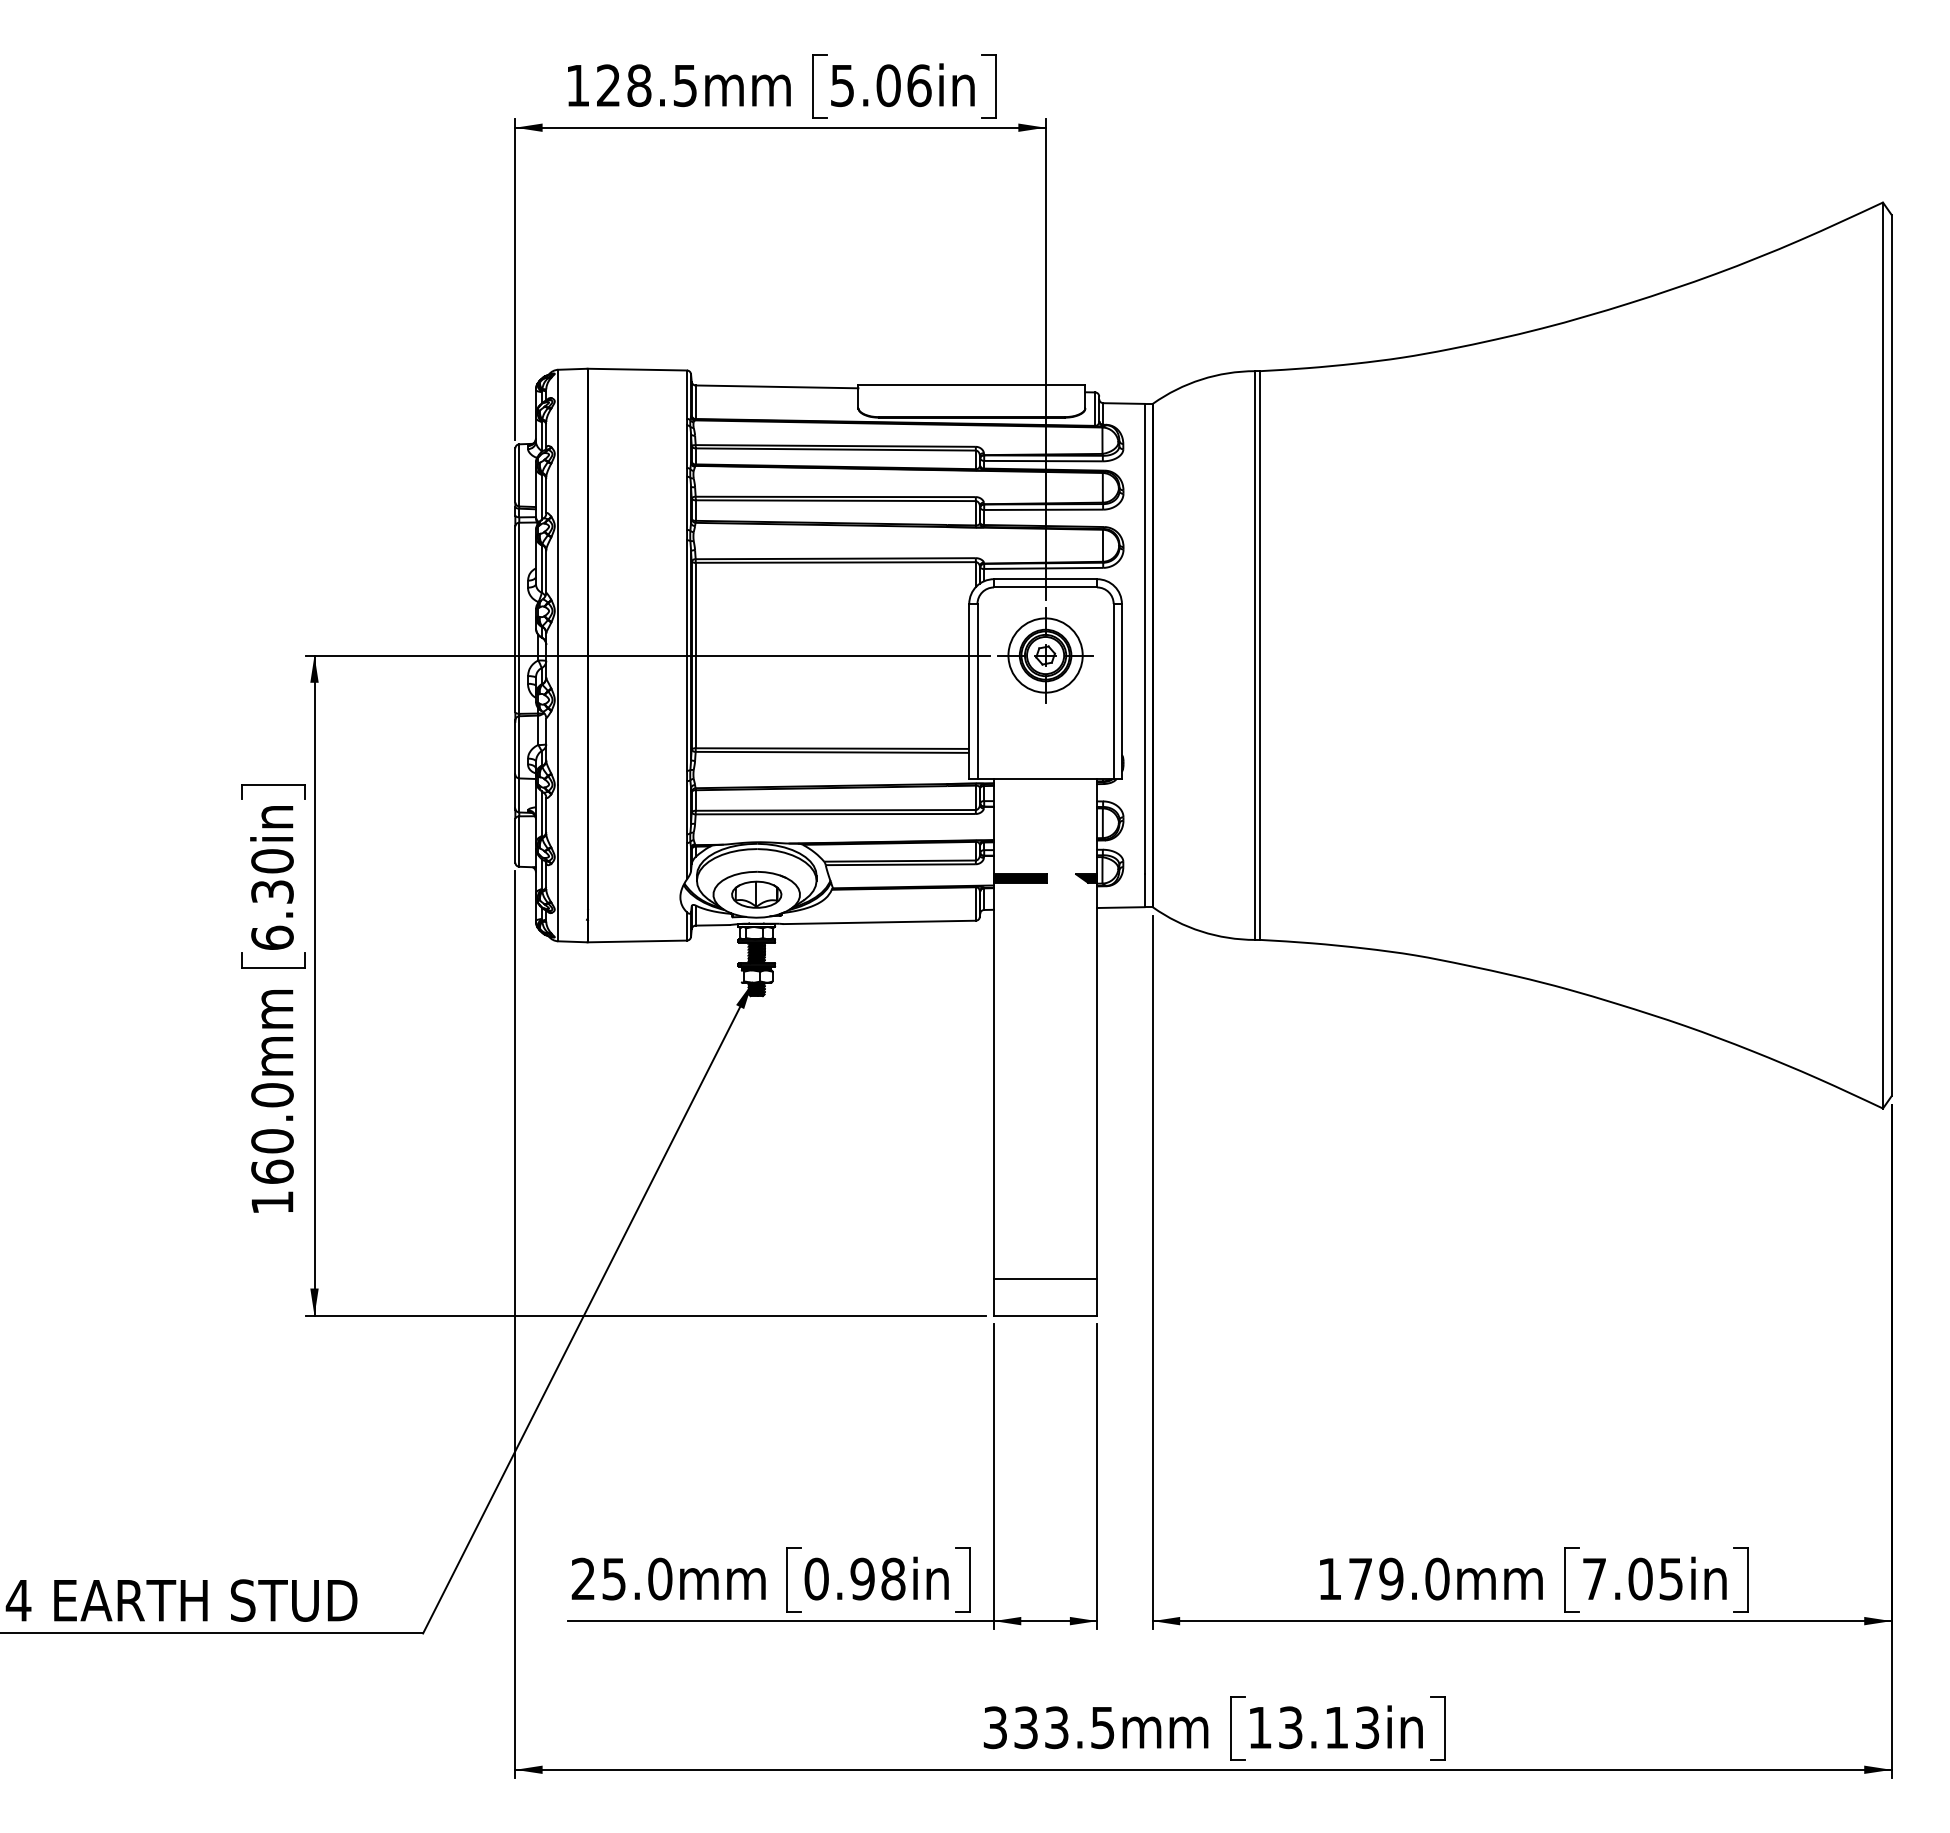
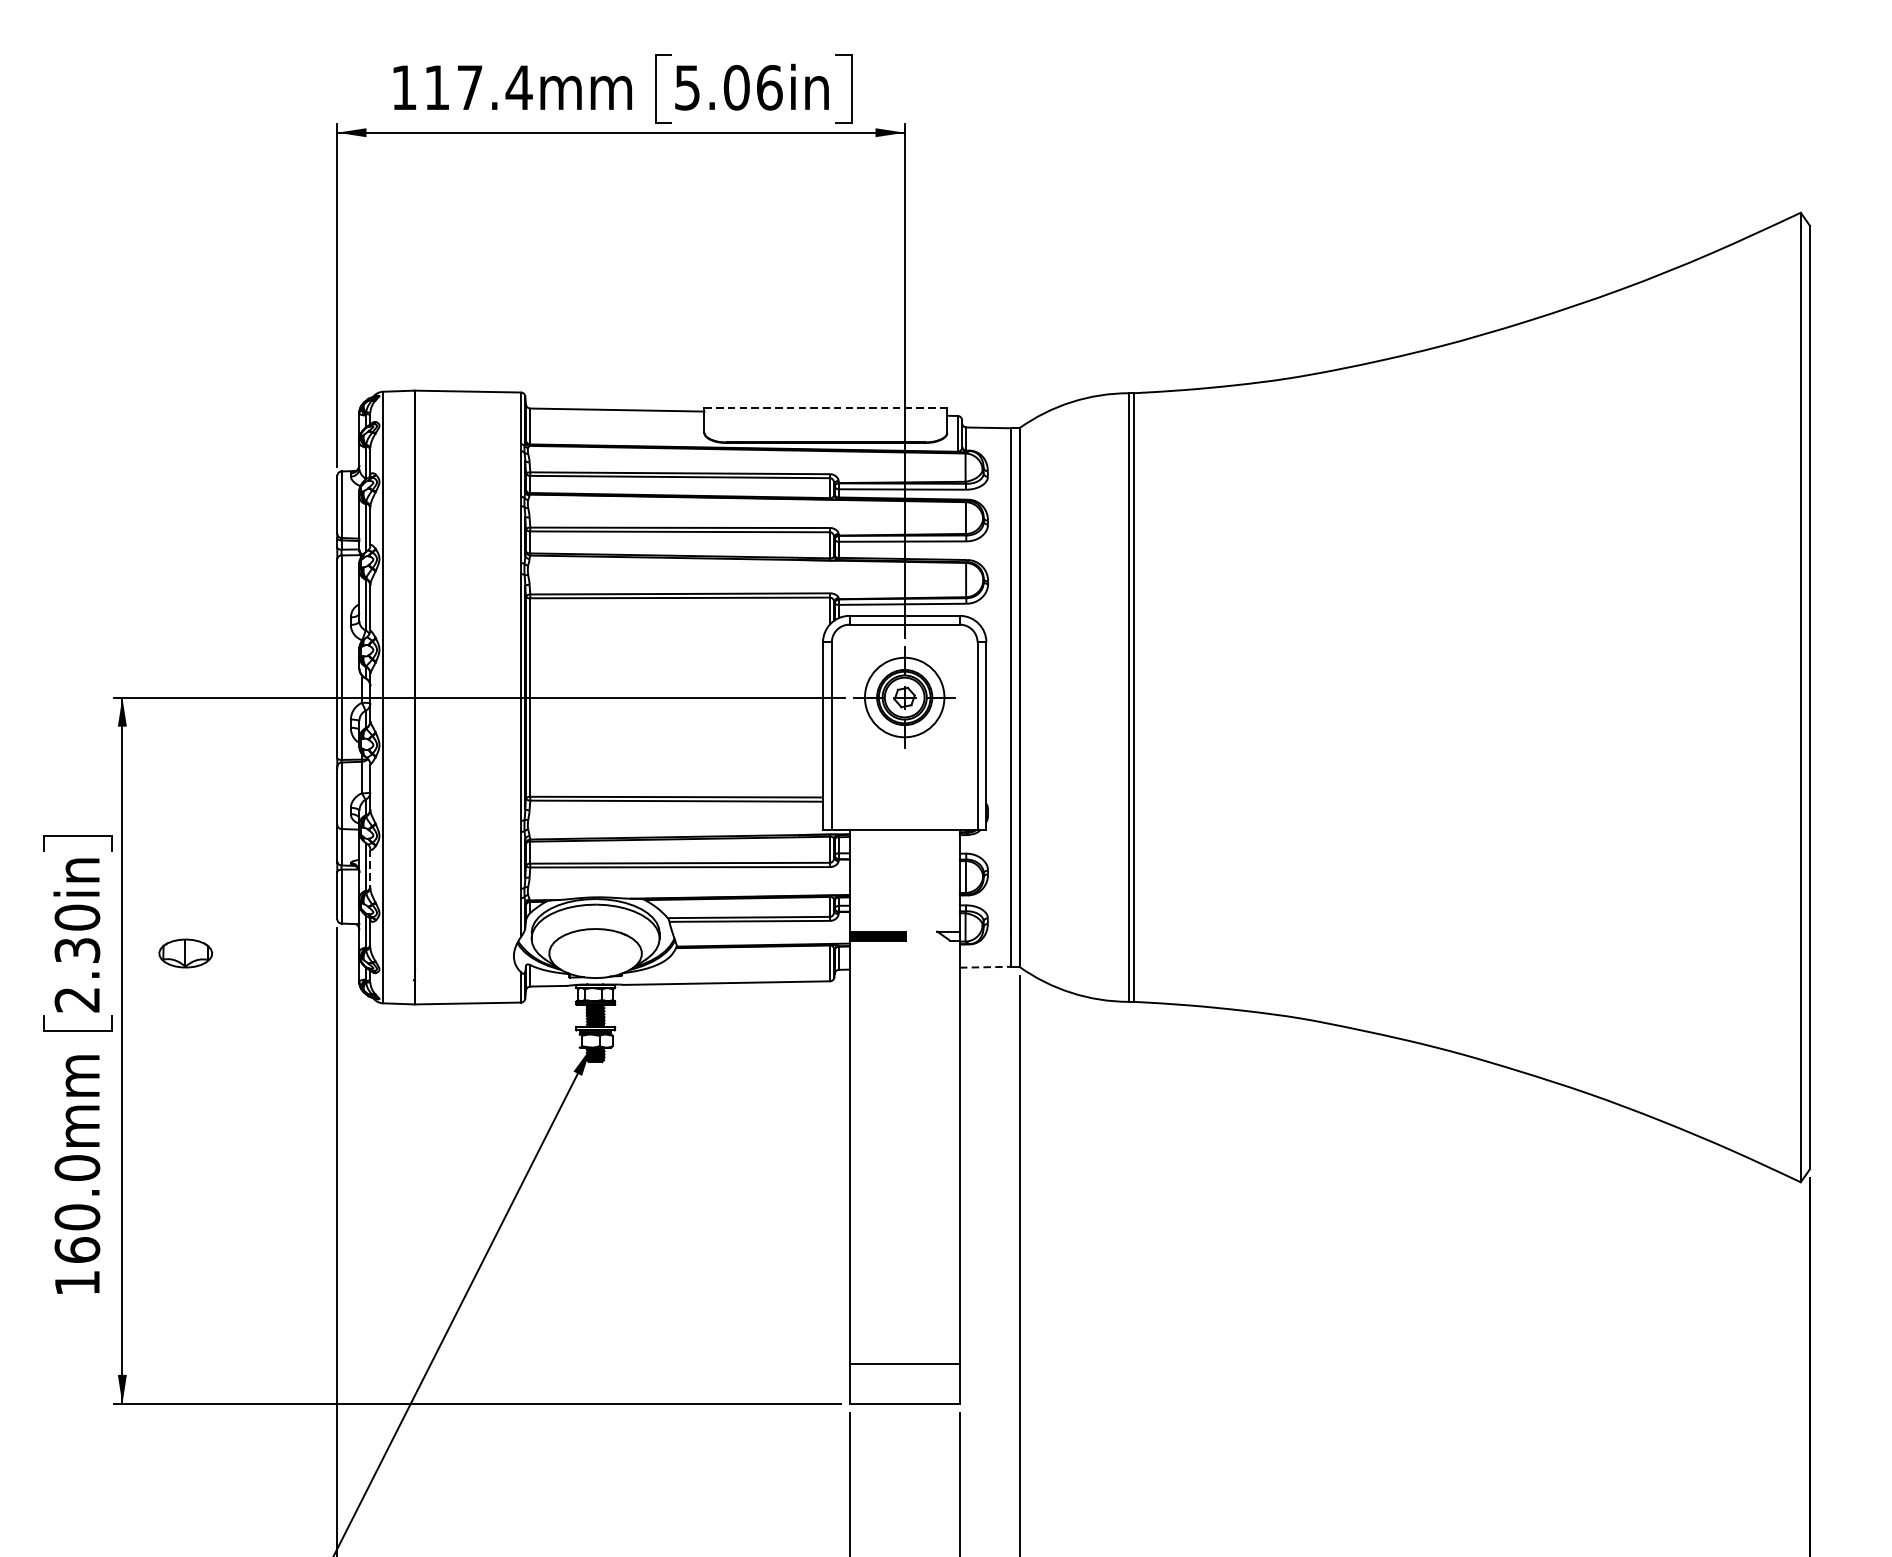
text: (647, 85) -> (478, 87), 128.5mm -> 117.4mm
line: (971, 384) -> (825, 407), solid -> dashed
line: (546, 816) -> (370, 869), solid -> dashed
fill: (1086, 878) -> (948, 936), removed
part: (756, 894) -> (185, 953), moved
line: (1120, 907) -> (984, 967), solid -> dashed
text: (272, 937) -> (77, 999), 6.30in -> 2.30in

